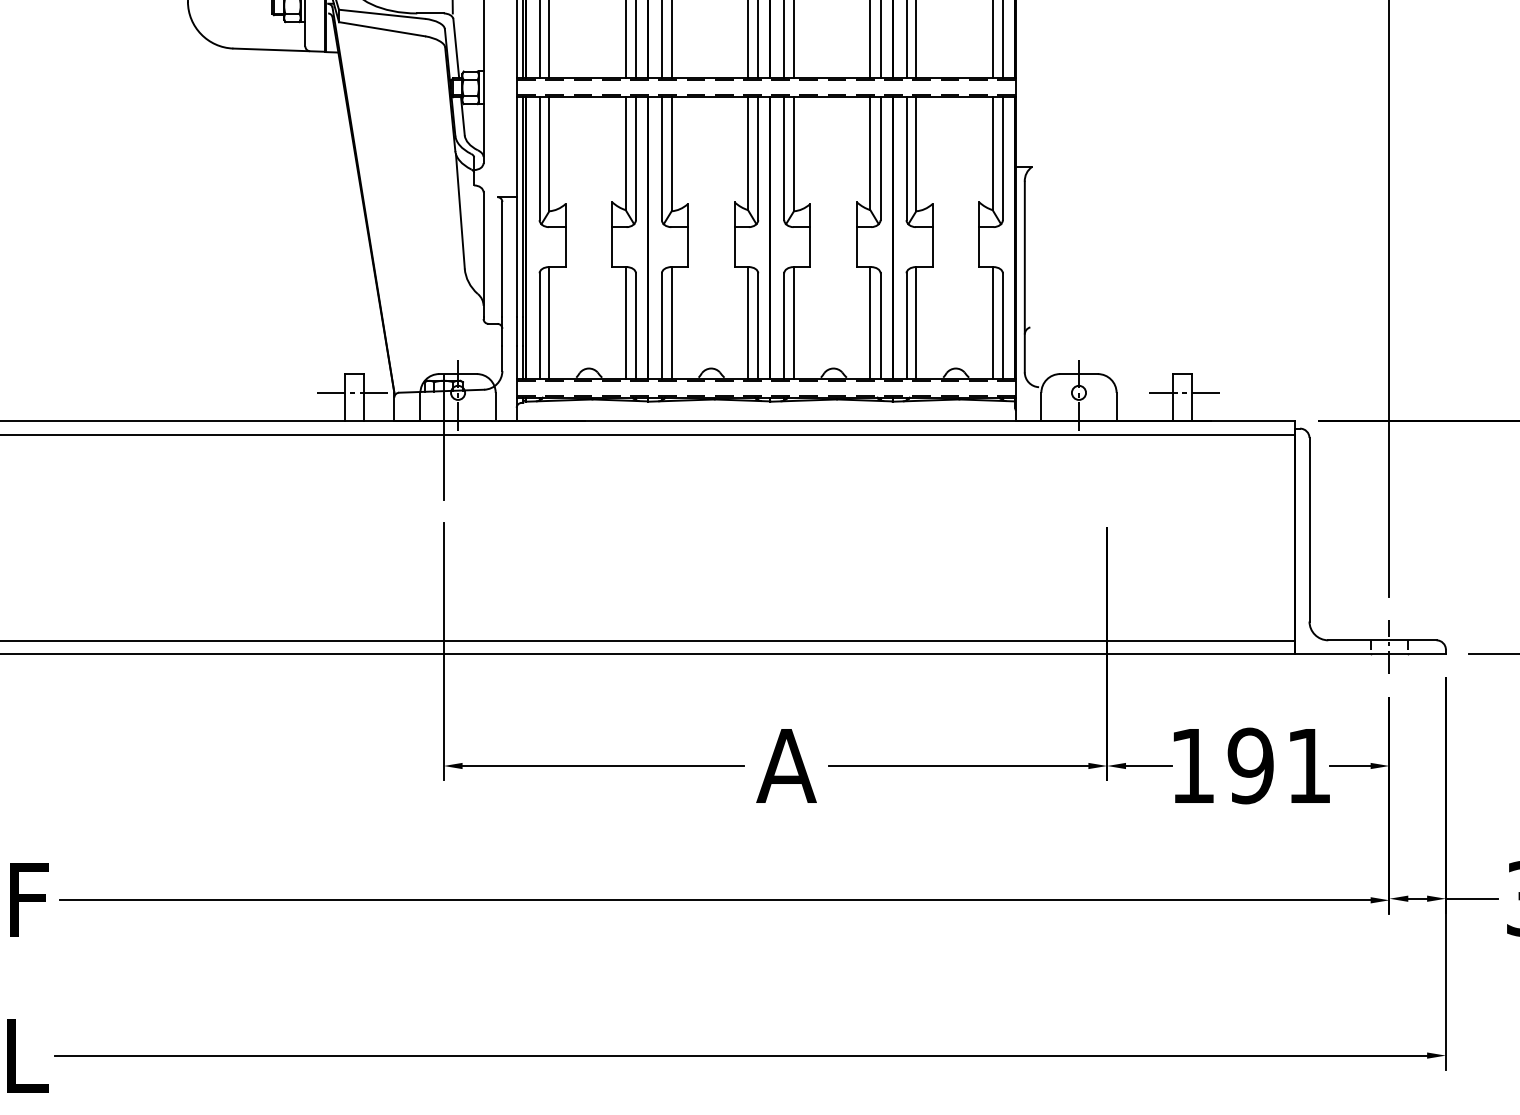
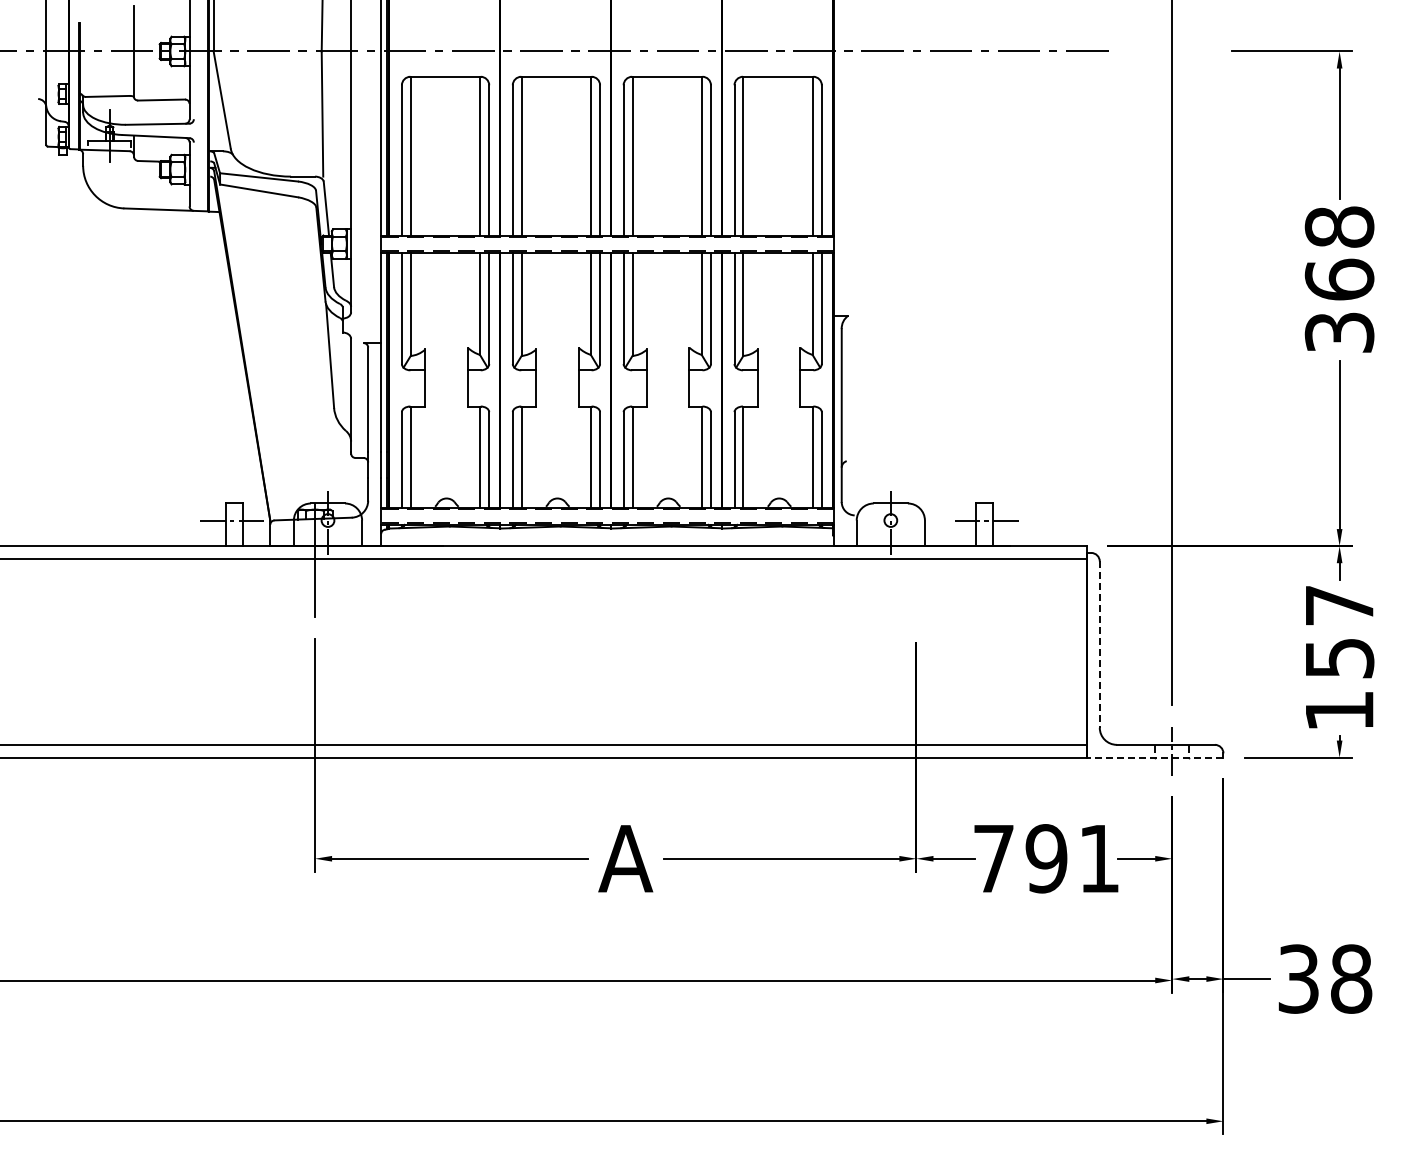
line: (1309, 530) -> (1099, 645), solid -> dashed
line: (1369, 654) -> (1154, 757), solid -> dashed
text: (1192, 765) -> (993, 858), 191 -> 791

